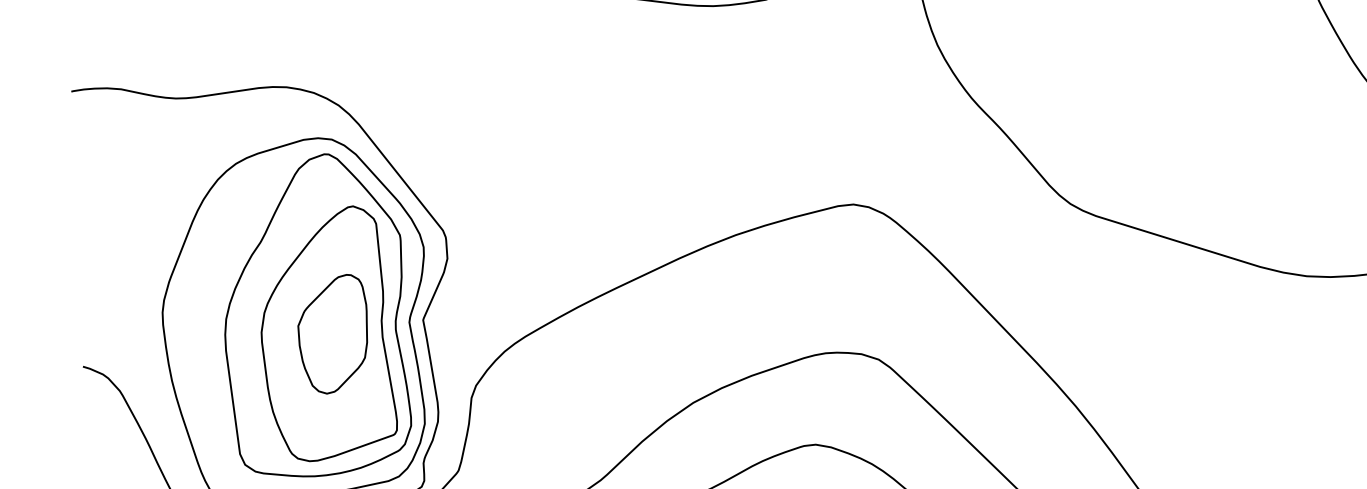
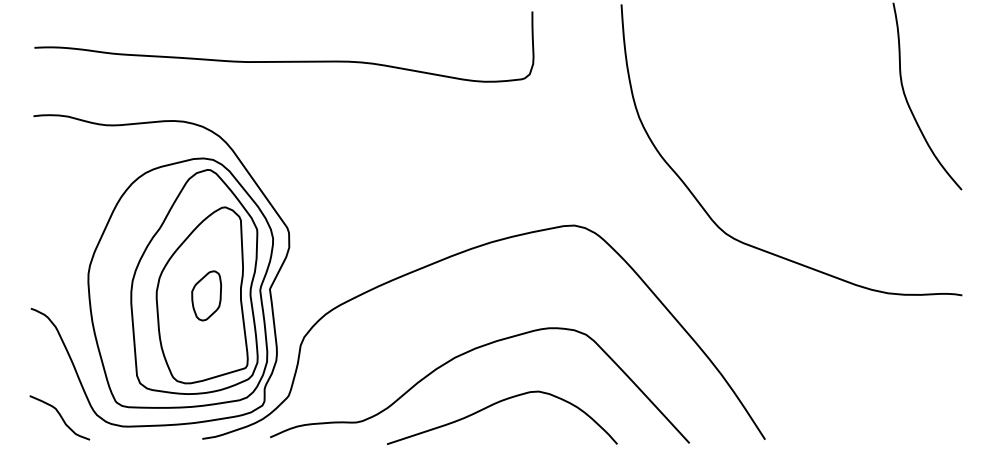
part: (332, 333) -> (206, 295), size x0.6

